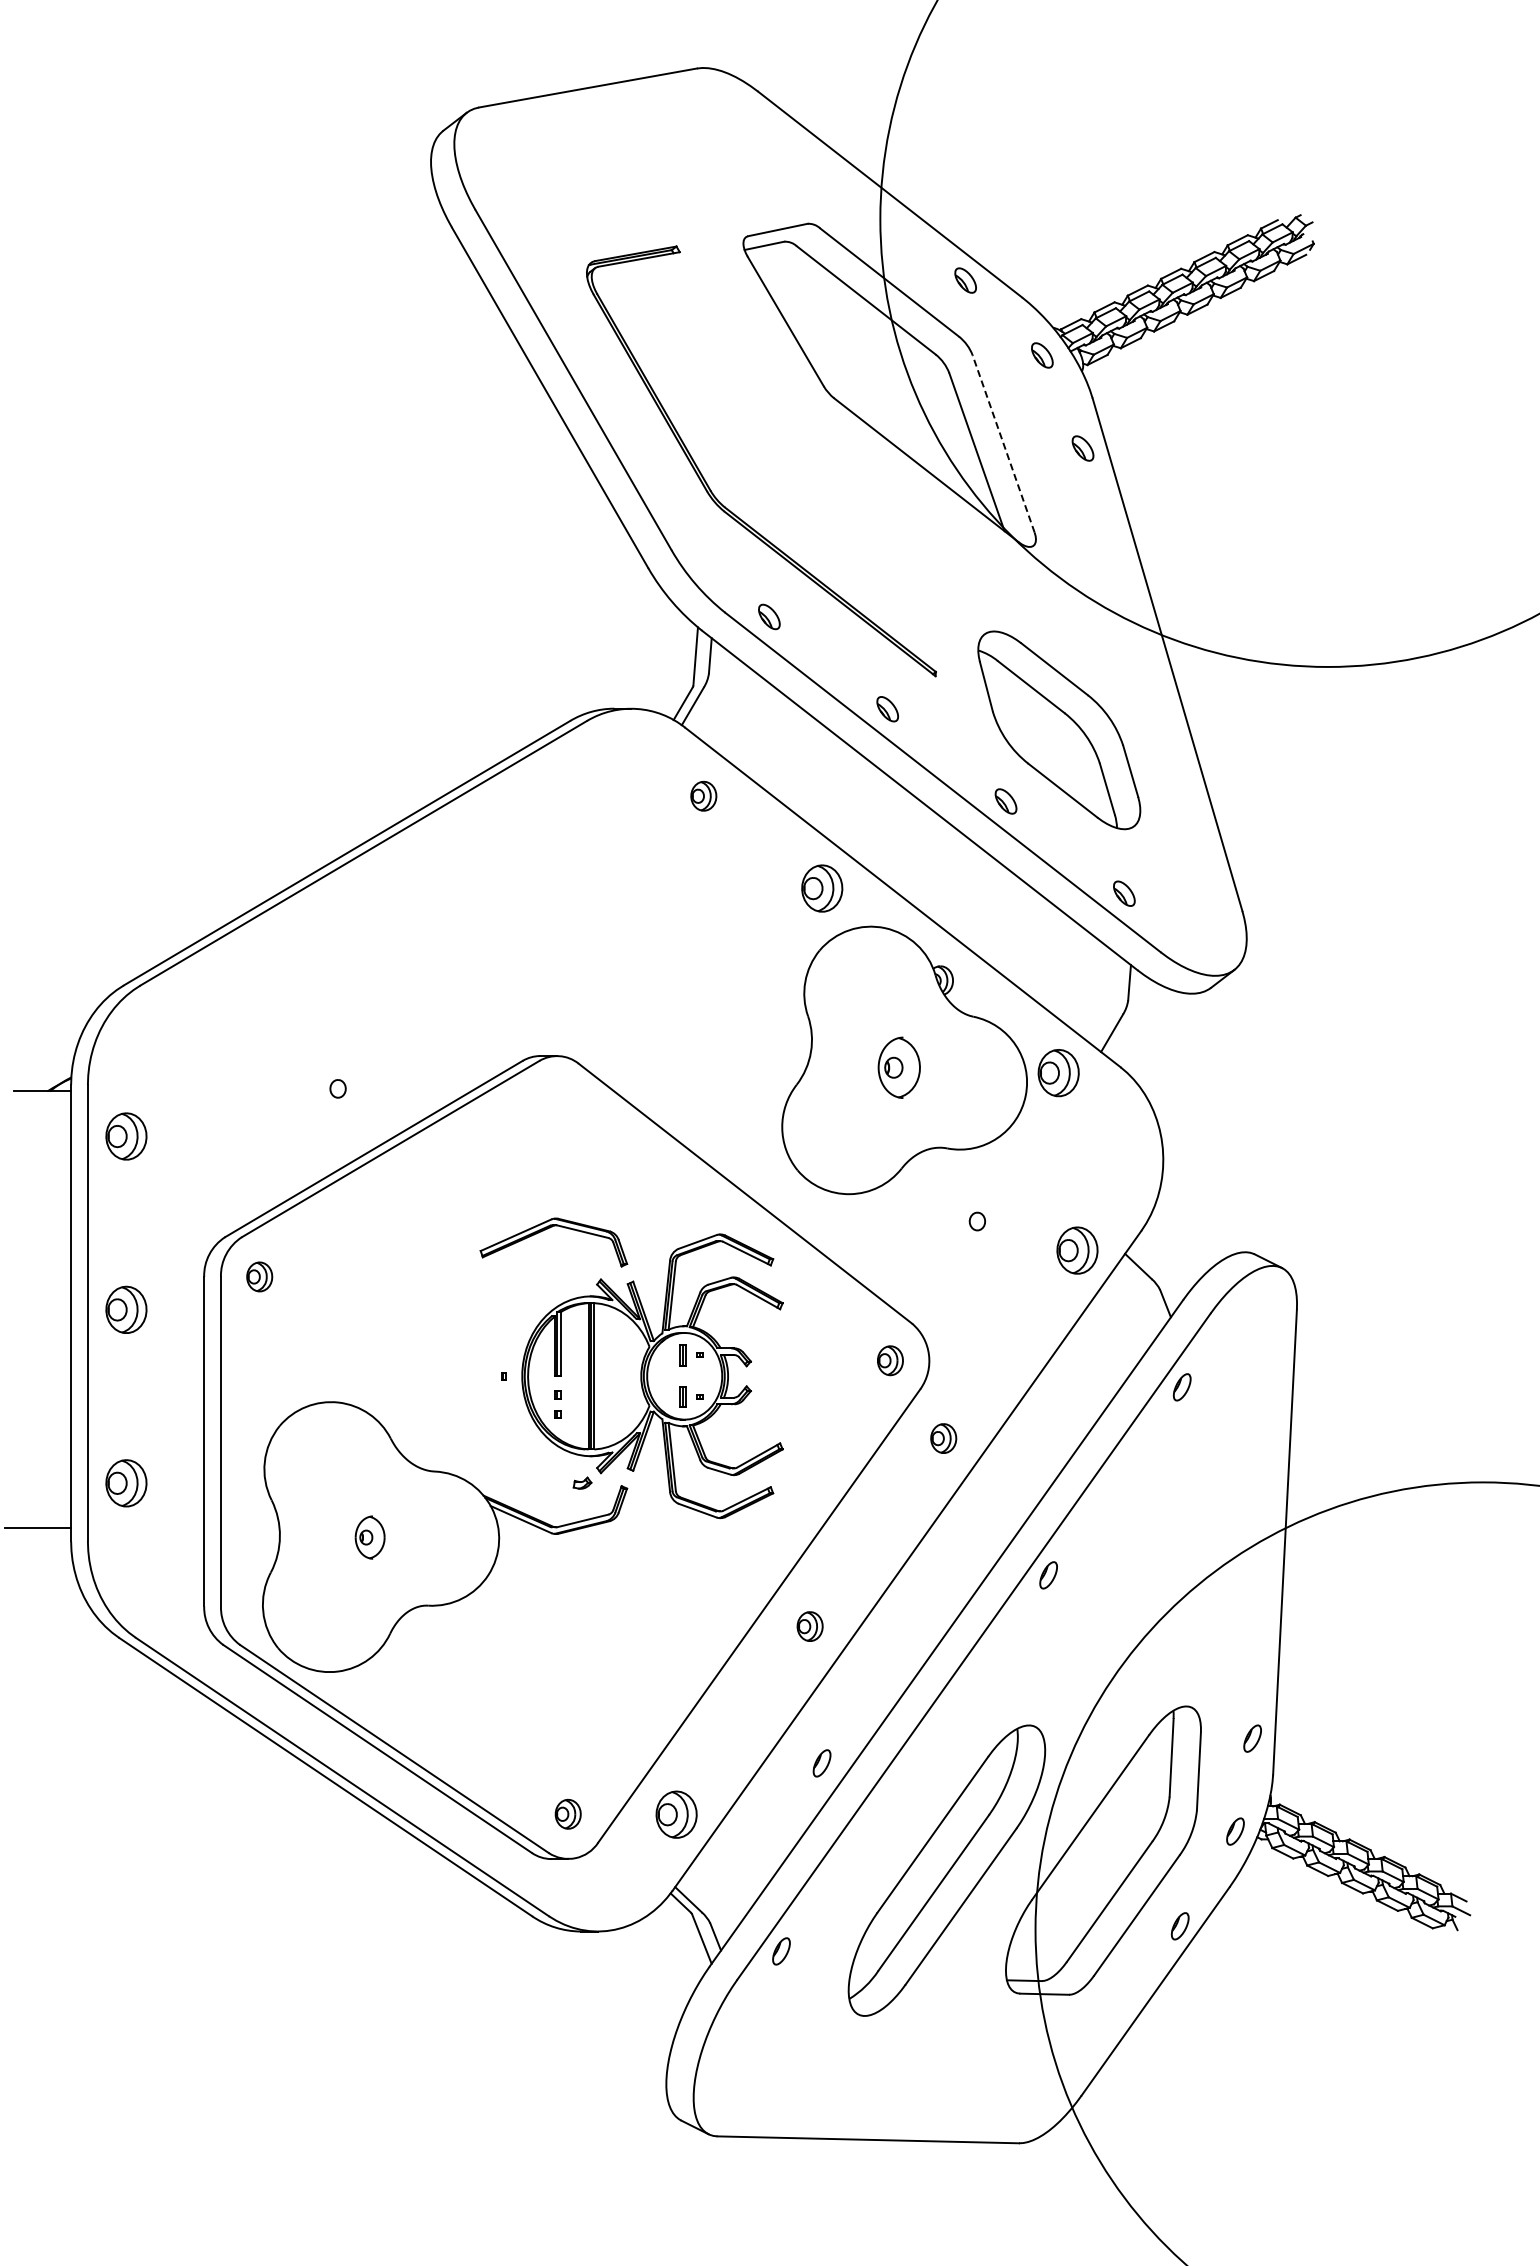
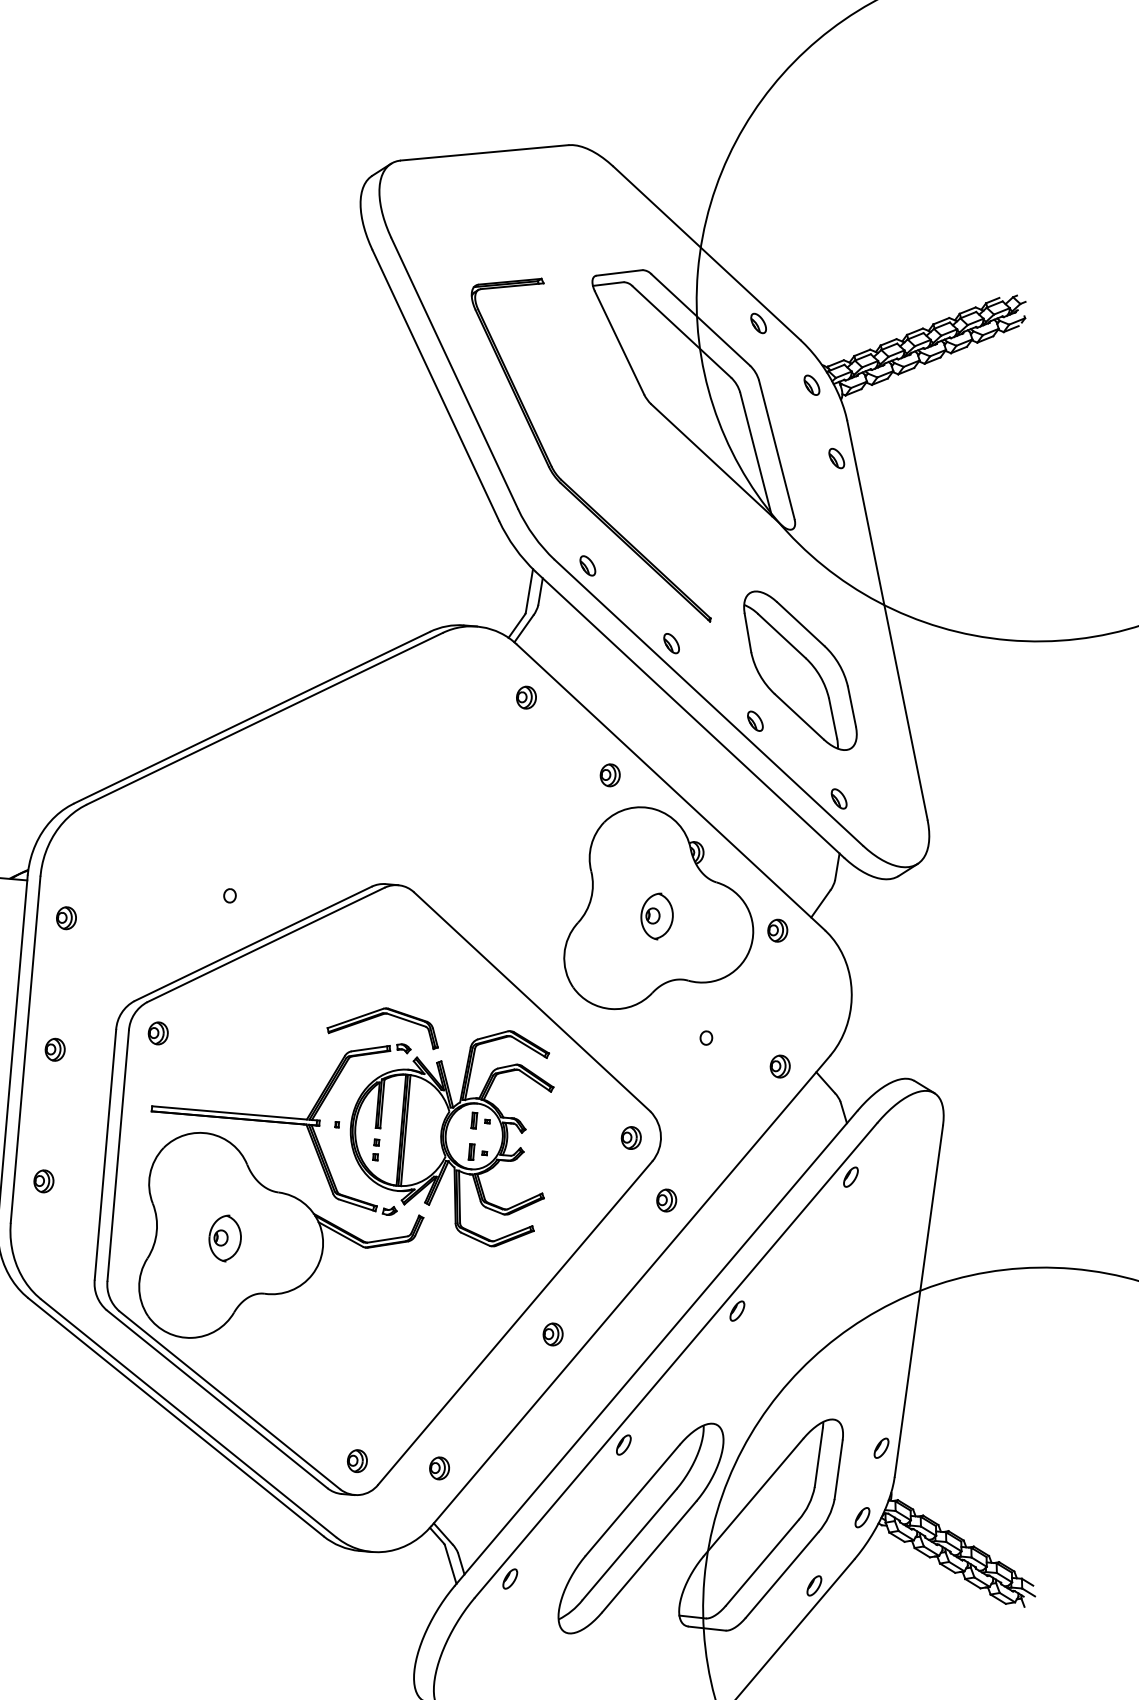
line: (1003, 444) -> (776, 450), dashed -> solid
part: (821, 888) -> (609, 775), size x0.62
part: (1058, 1072) -> (777, 930), size x0.62
part: (126, 1136) -> (66, 918), size x0.62
part: (1076, 1250) -> (779, 1066), size x0.62
part: (126, 1309) -> (55, 1049), size x0.62
part: (425, 1374) -> (277, 1118), added
part: (126, 1483) -> (43, 1181), size x0.62
part: (369, 1537) -> (224, 1238), size x1.43
part: (821, 1763) -> (623, 1445), moved
part: (676, 1814) -> (439, 1468), size x0.62

